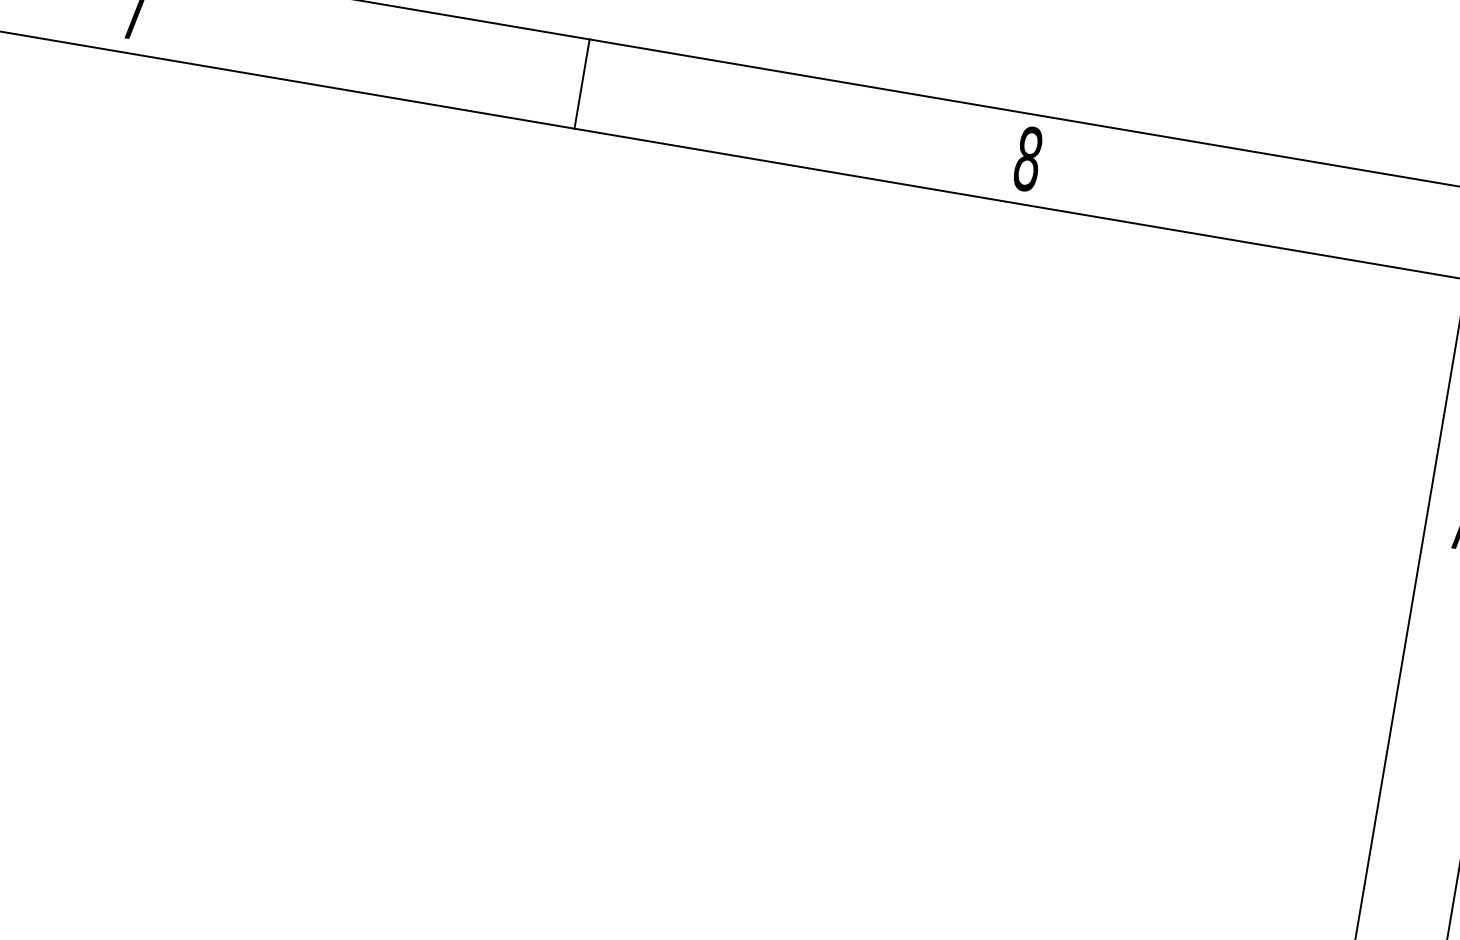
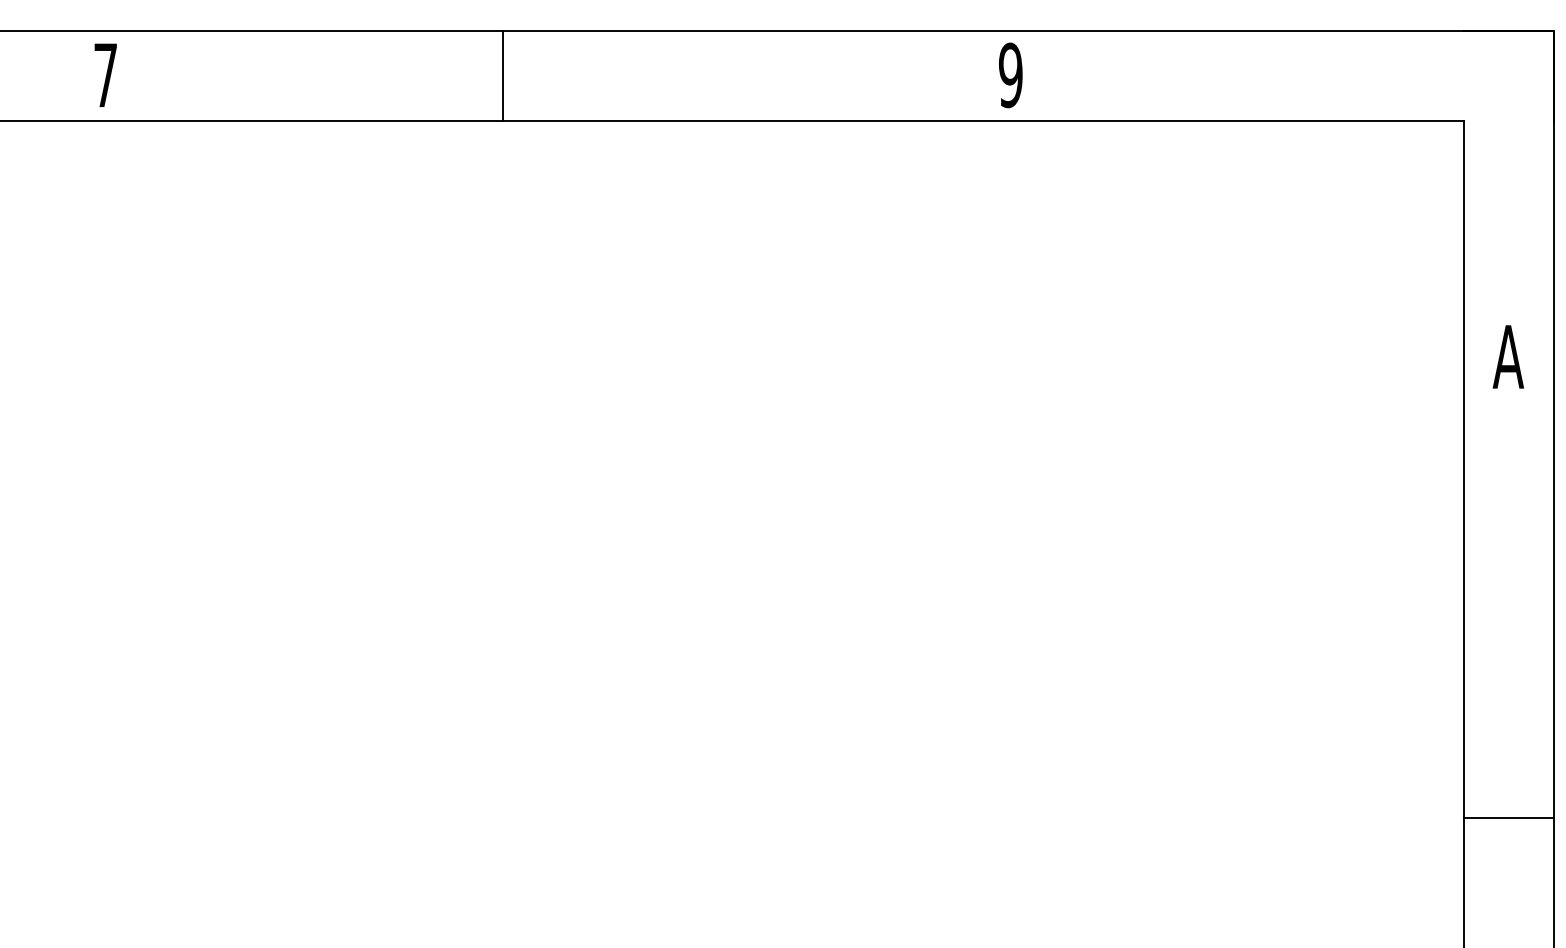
line: (582, 83) -> (503, 75), moved
text: (1027, 159) -> (1010, 75), 8 -> 9

